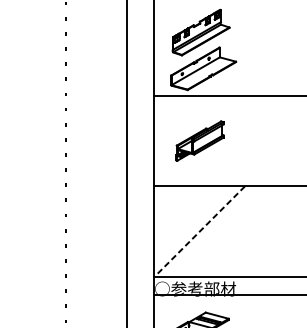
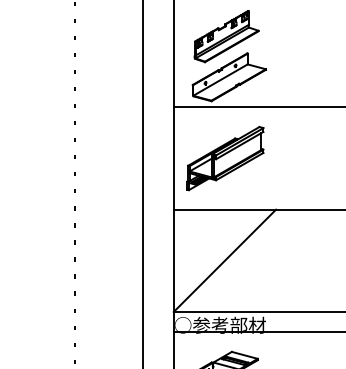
part: (200, 140) -> (225, 158), size x1.43
line: (199, 232) -> (224, 261), dashed -> solid

